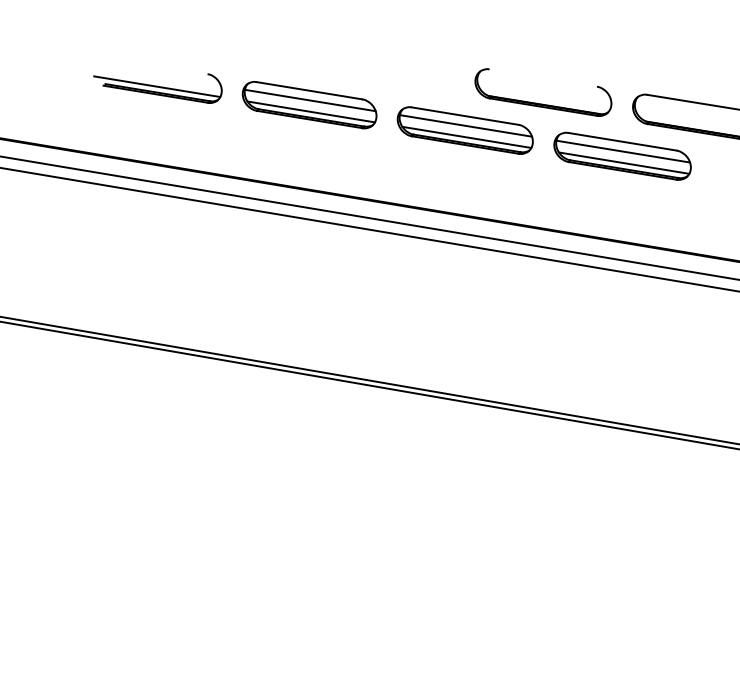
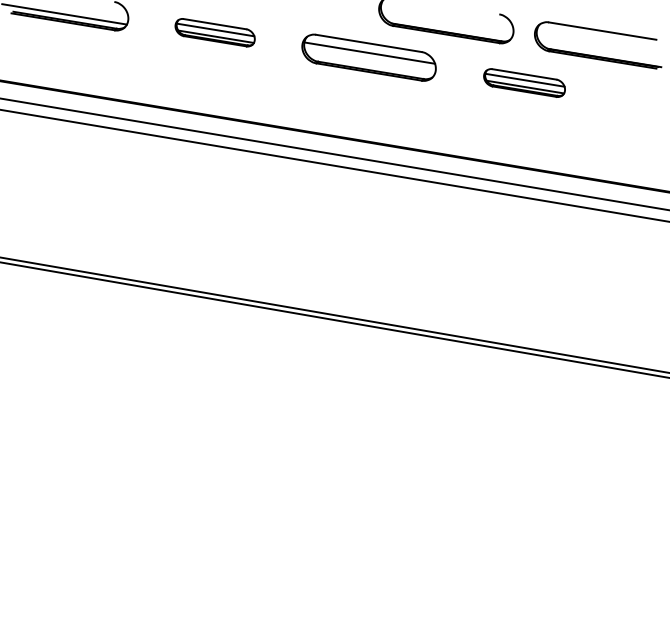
part: (309, 105) -> (215, 32), size x0.6
line: (466, 136) -> (370, 63), removed
part: (622, 155) -> (524, 82), size x0.6

